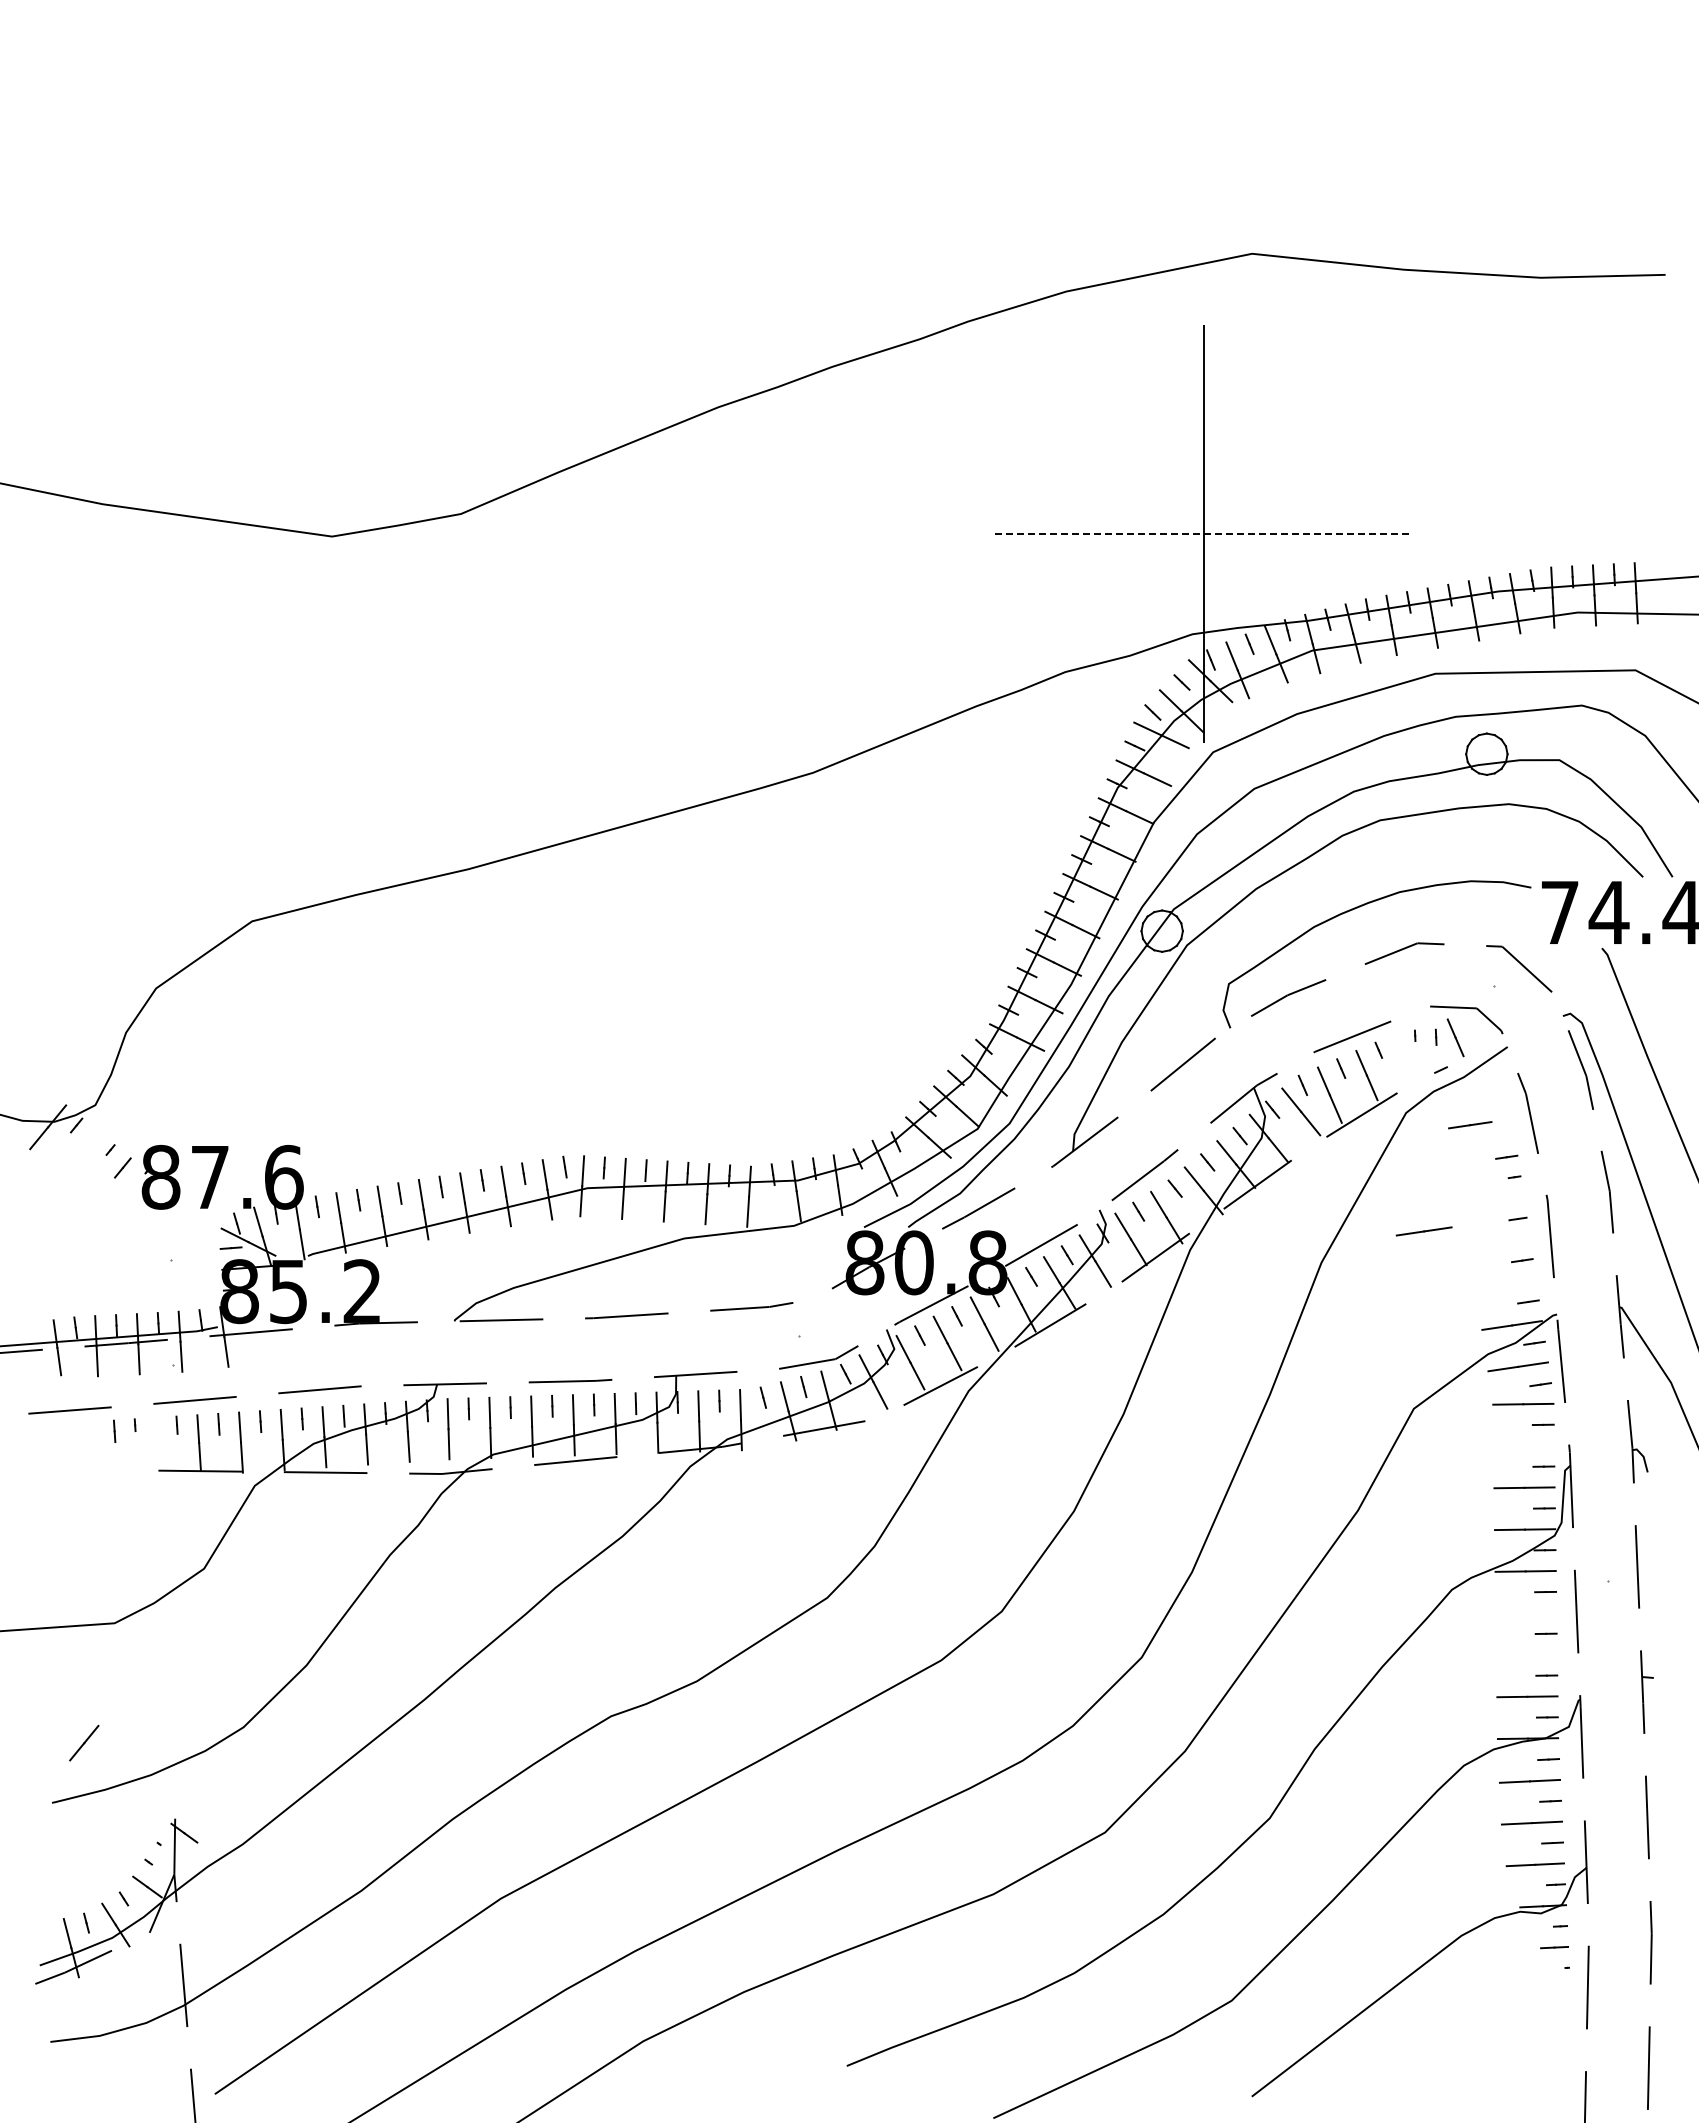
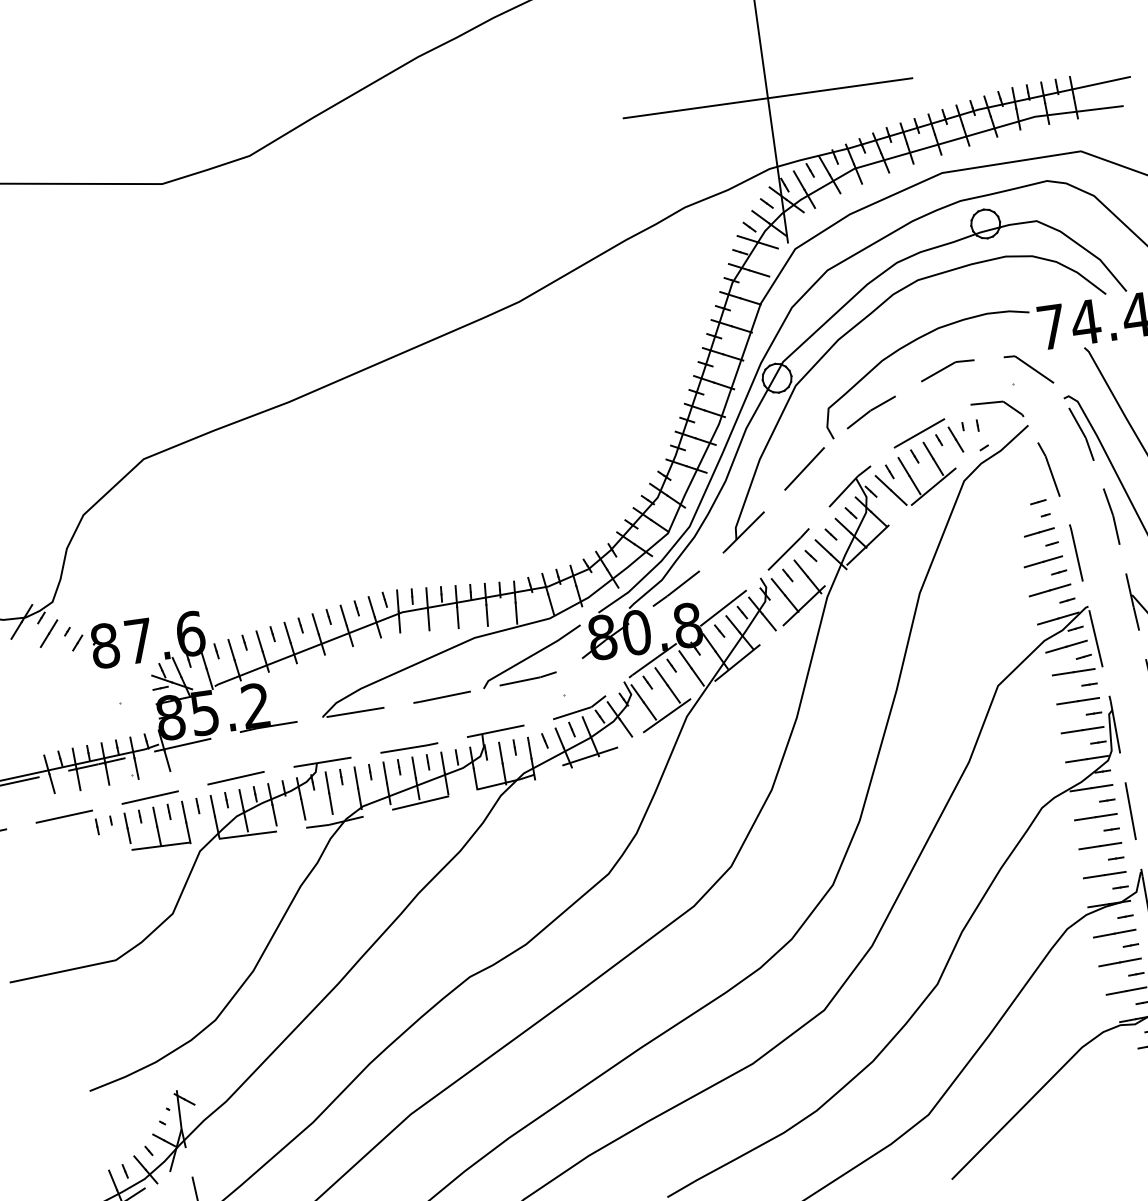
line: (1204, 534) -> (768, 98), dashed -> solid
line: (1455, 1037) -> (955, 439), moved
line: (1470, 1125) -> (1039, 532), moved
line: (1423, 1231) -> (1042, 561), moved
curve: (761, 1275) -> (531, 656), added
line: (1505, 1283) -> (1049, 589), added
line: (156, 1439) -> (127, 828), added
line: (1523, 1445) -> (1077, 700), added
line: (1526, 1612) -> (1095, 816), added
line: (1526, 1654) -> (1100, 845), added
line: (84, 1742) -> (49, 633), moved

